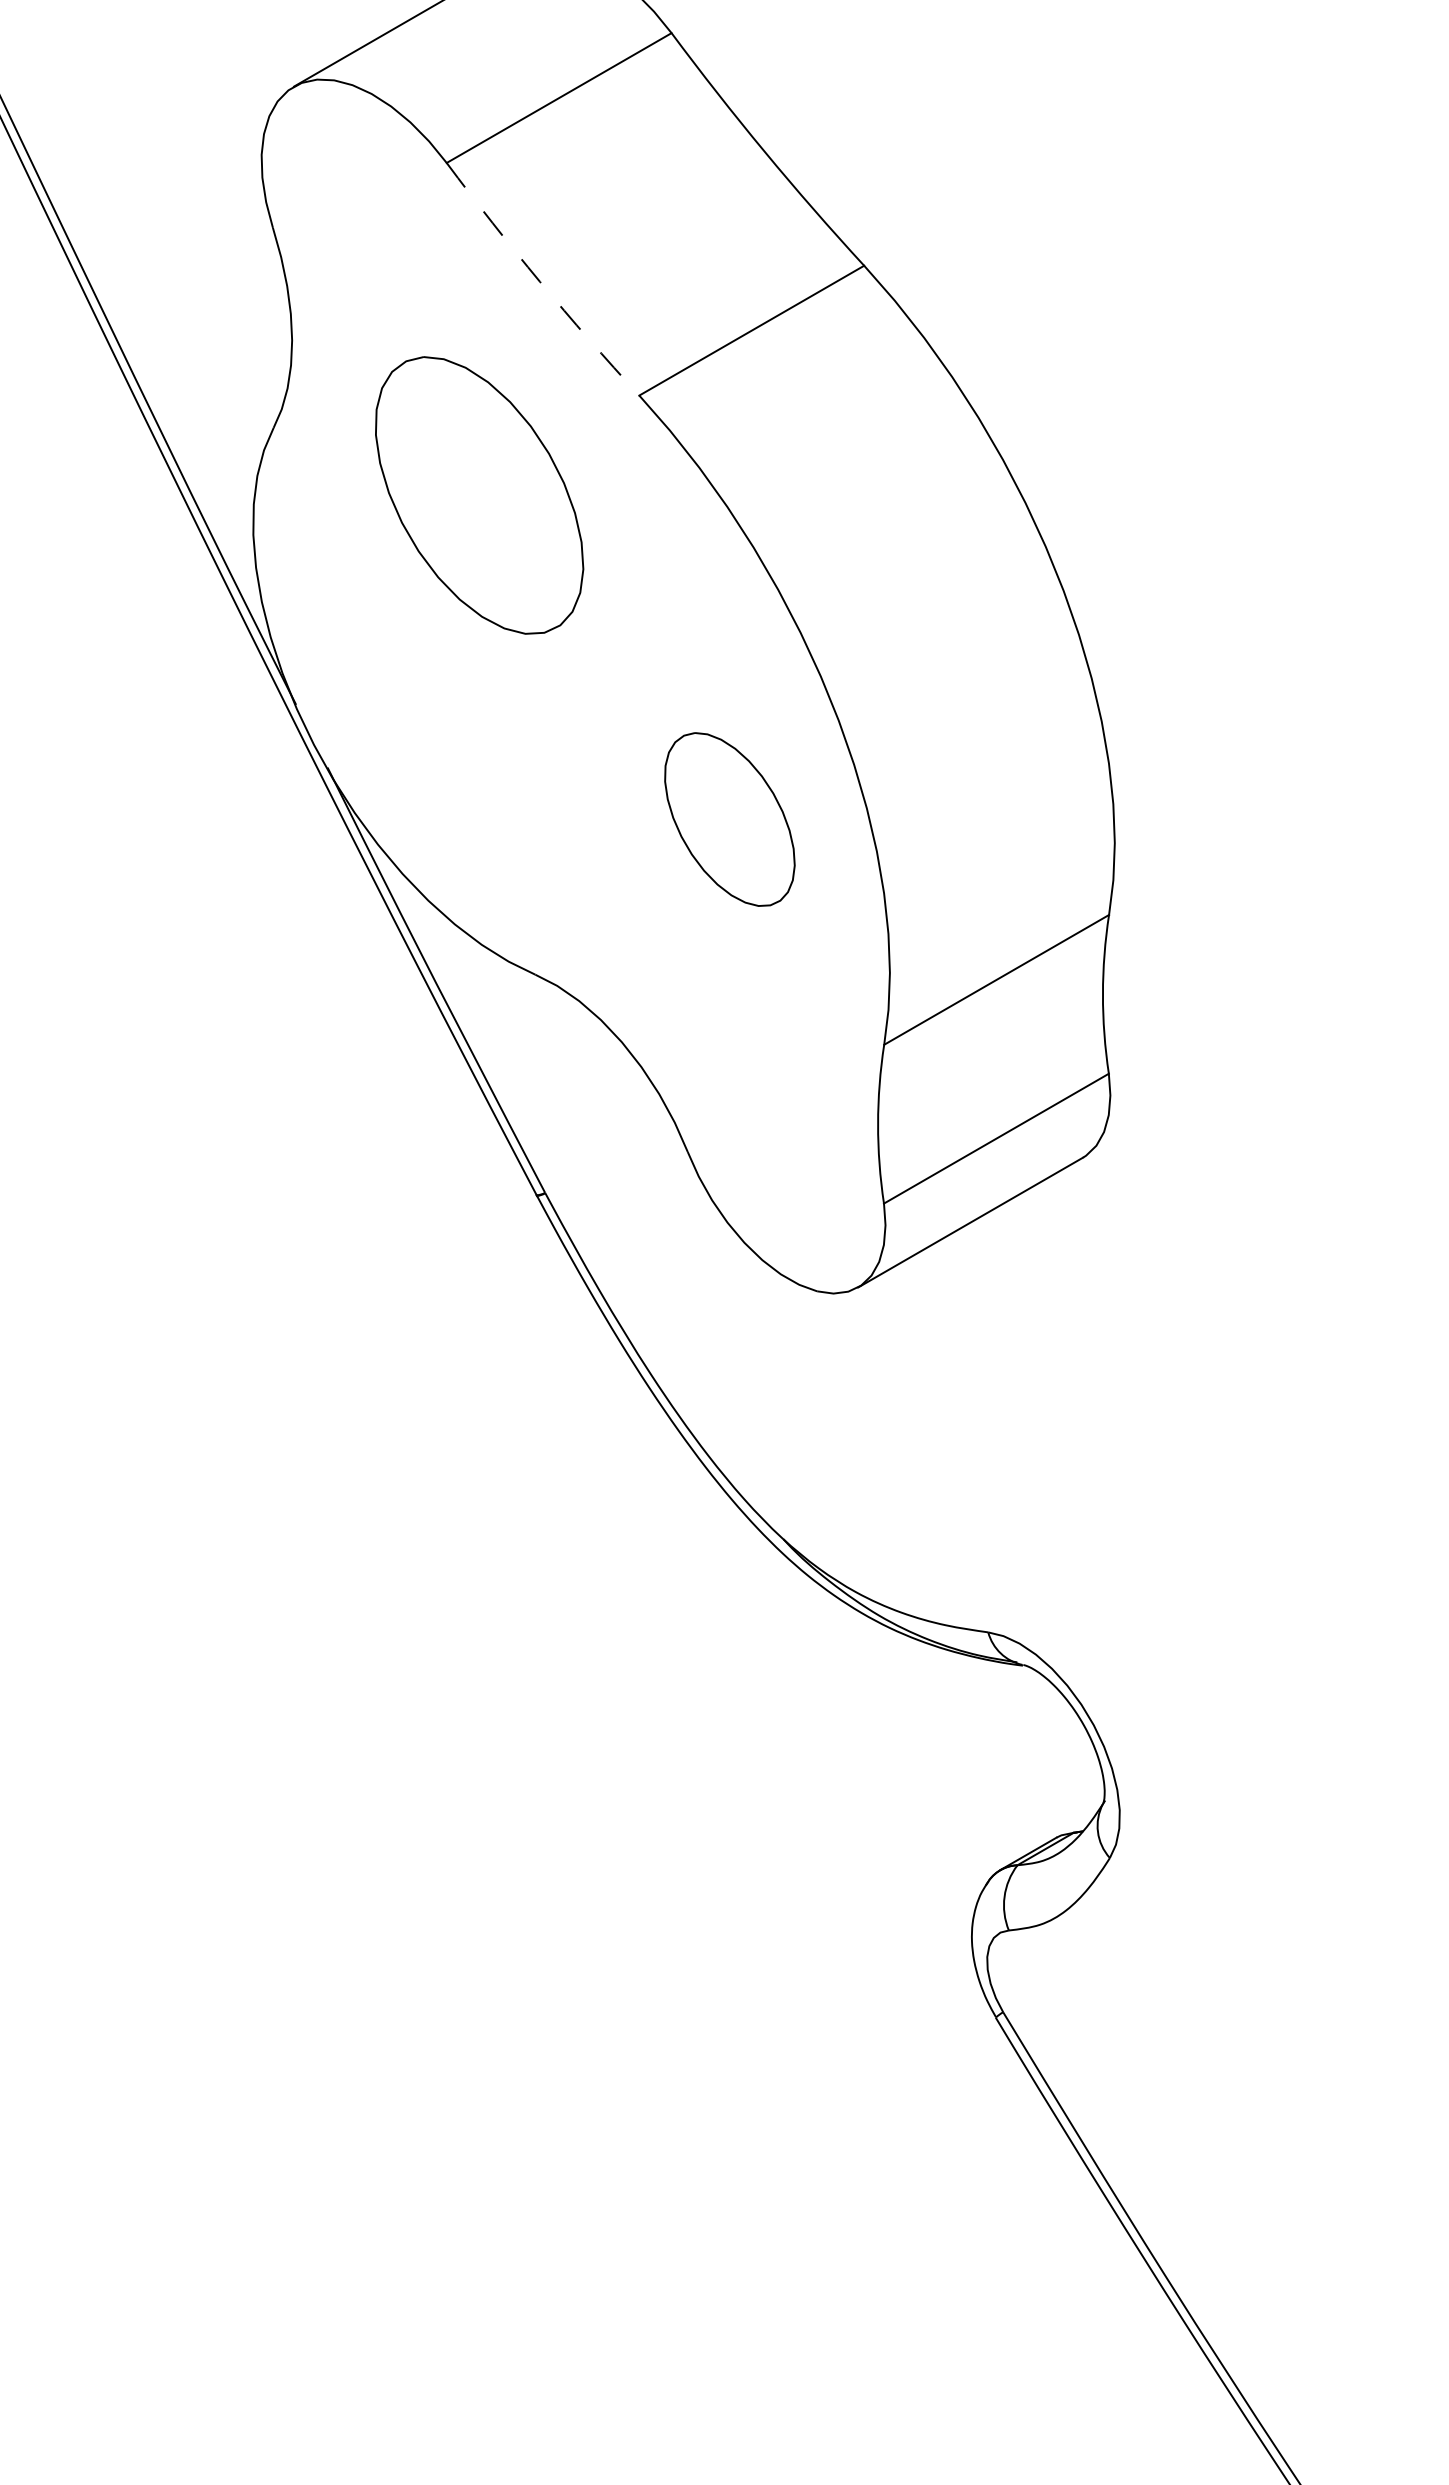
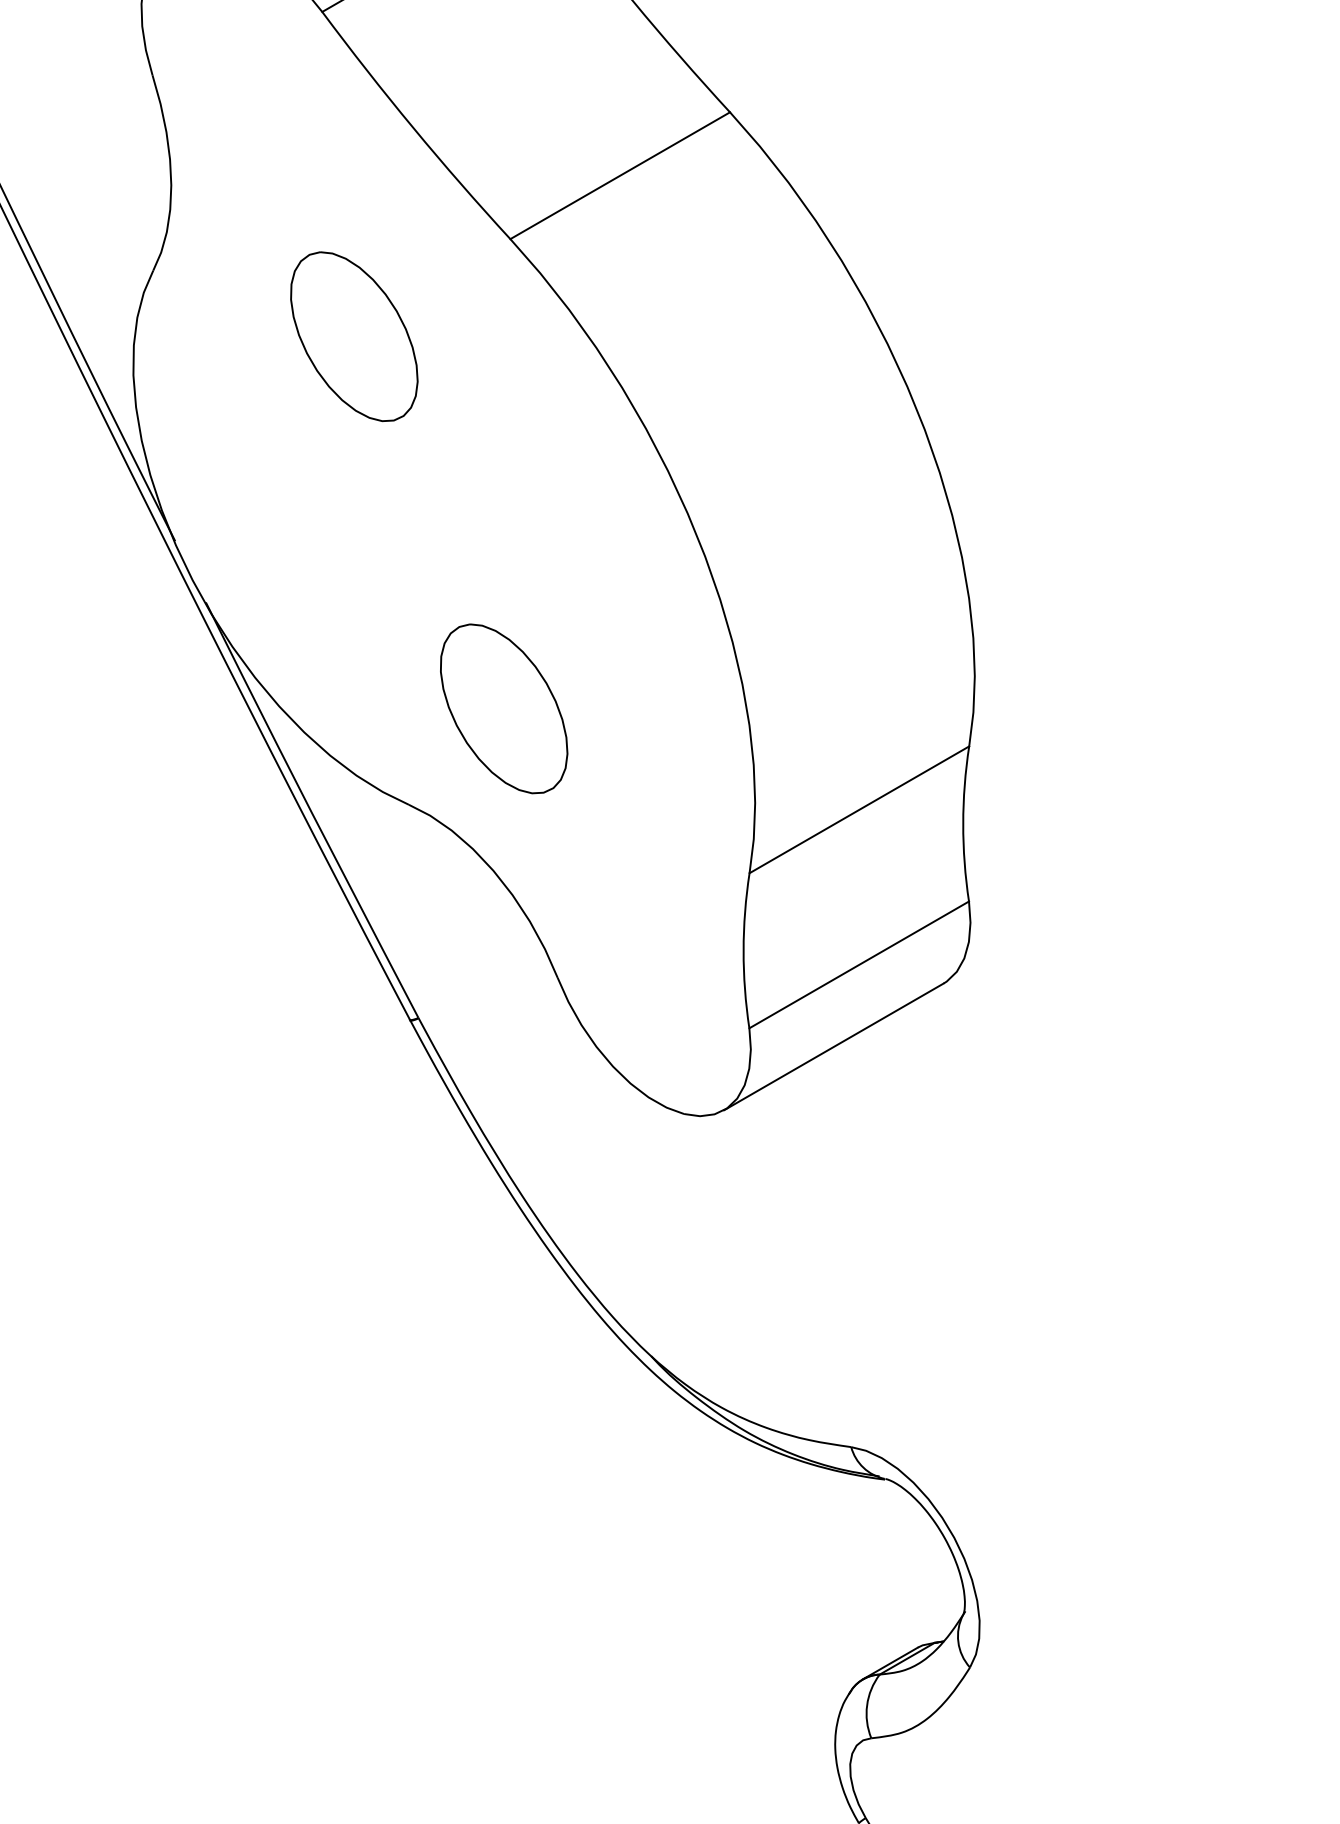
arc: (539, 281) -> (412, 127), dashed -> solid
part: (479, 495) -> (354, 336), size x0.62
part: (729, 819) -> (503, 708), moved

